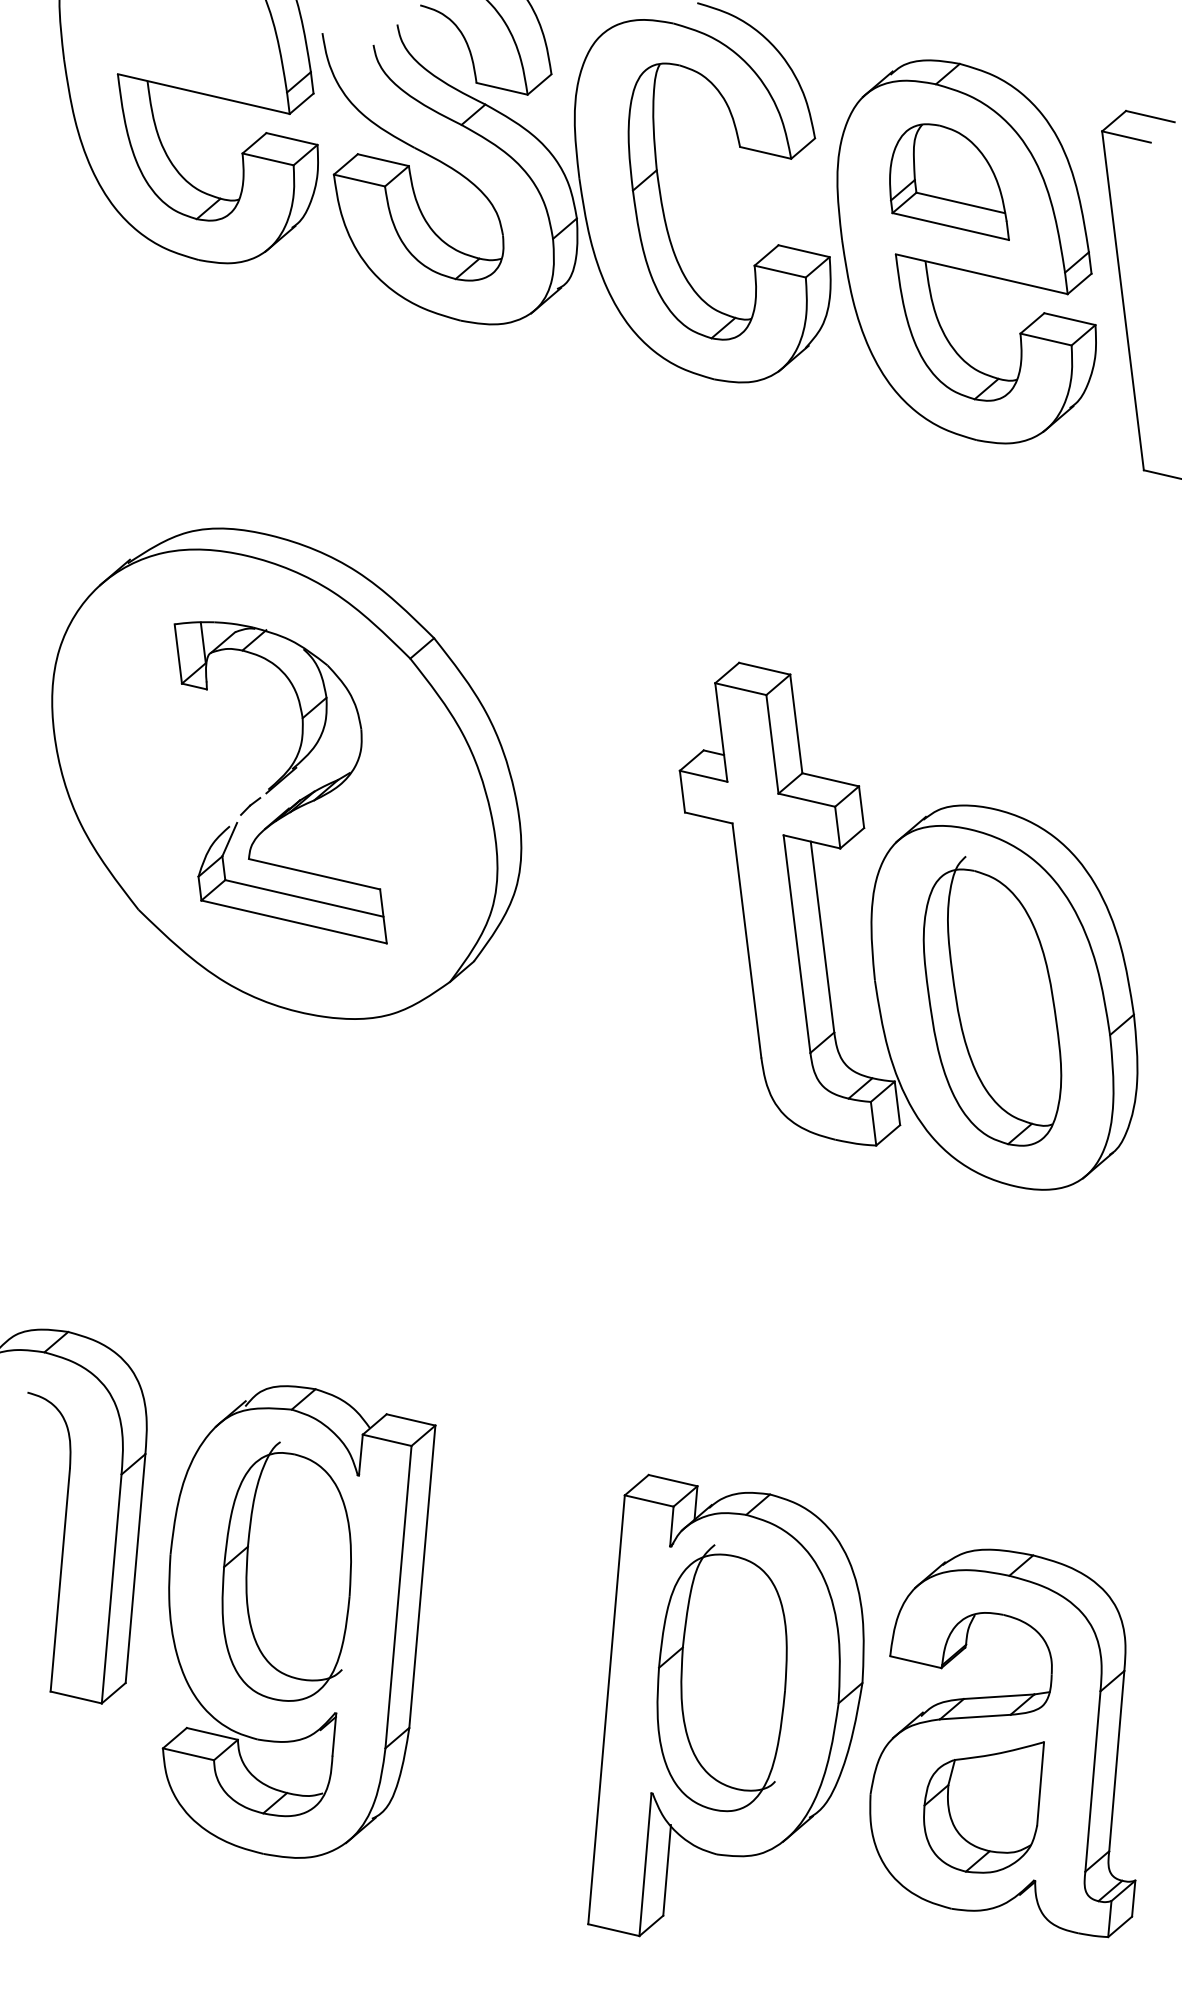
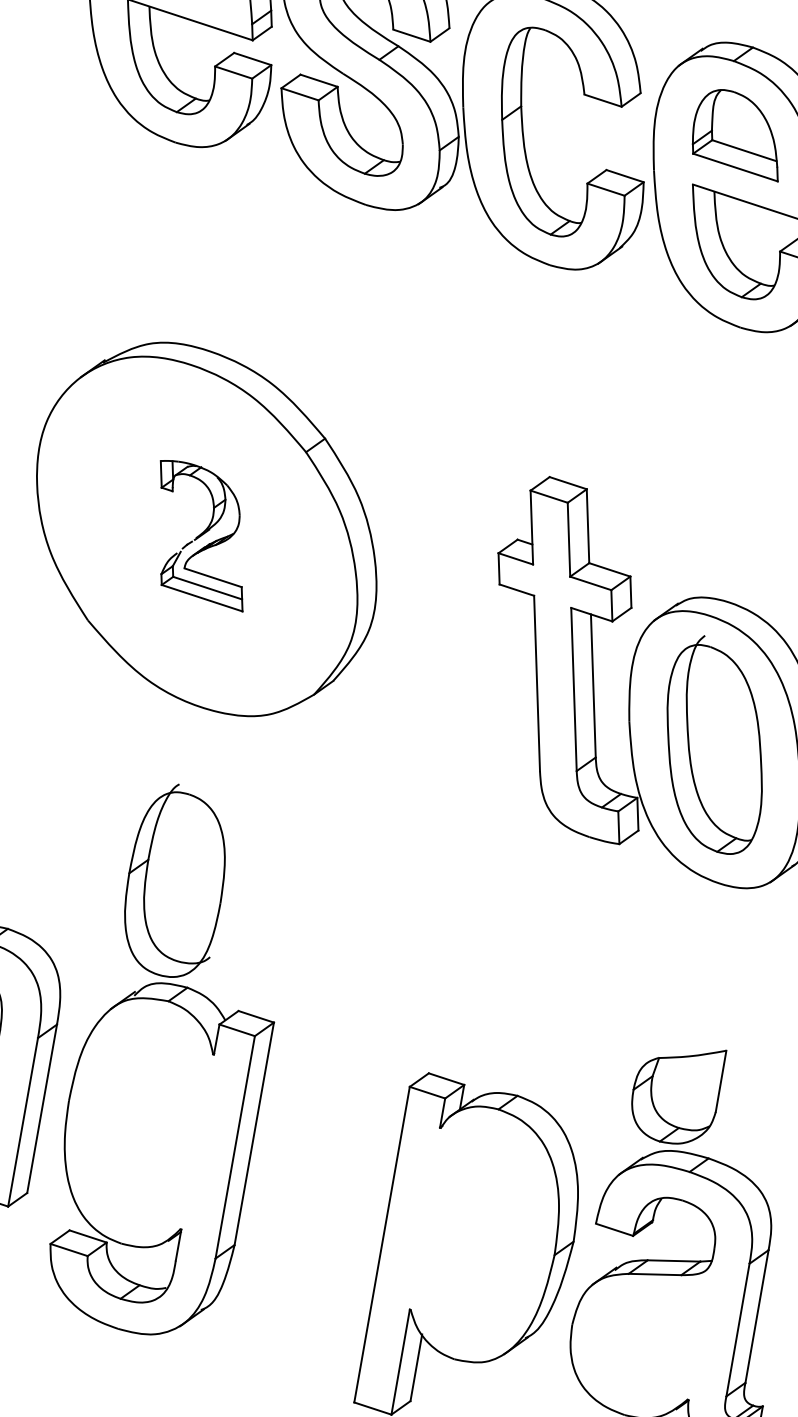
part: (280, 782) -> (201, 535), size x0.6
part: (286, 1571) -> (175, 880), moved
part: (721, 1678) -> (469, 1229), removed
part: (983, 1807) -> (677, 1095), moved

